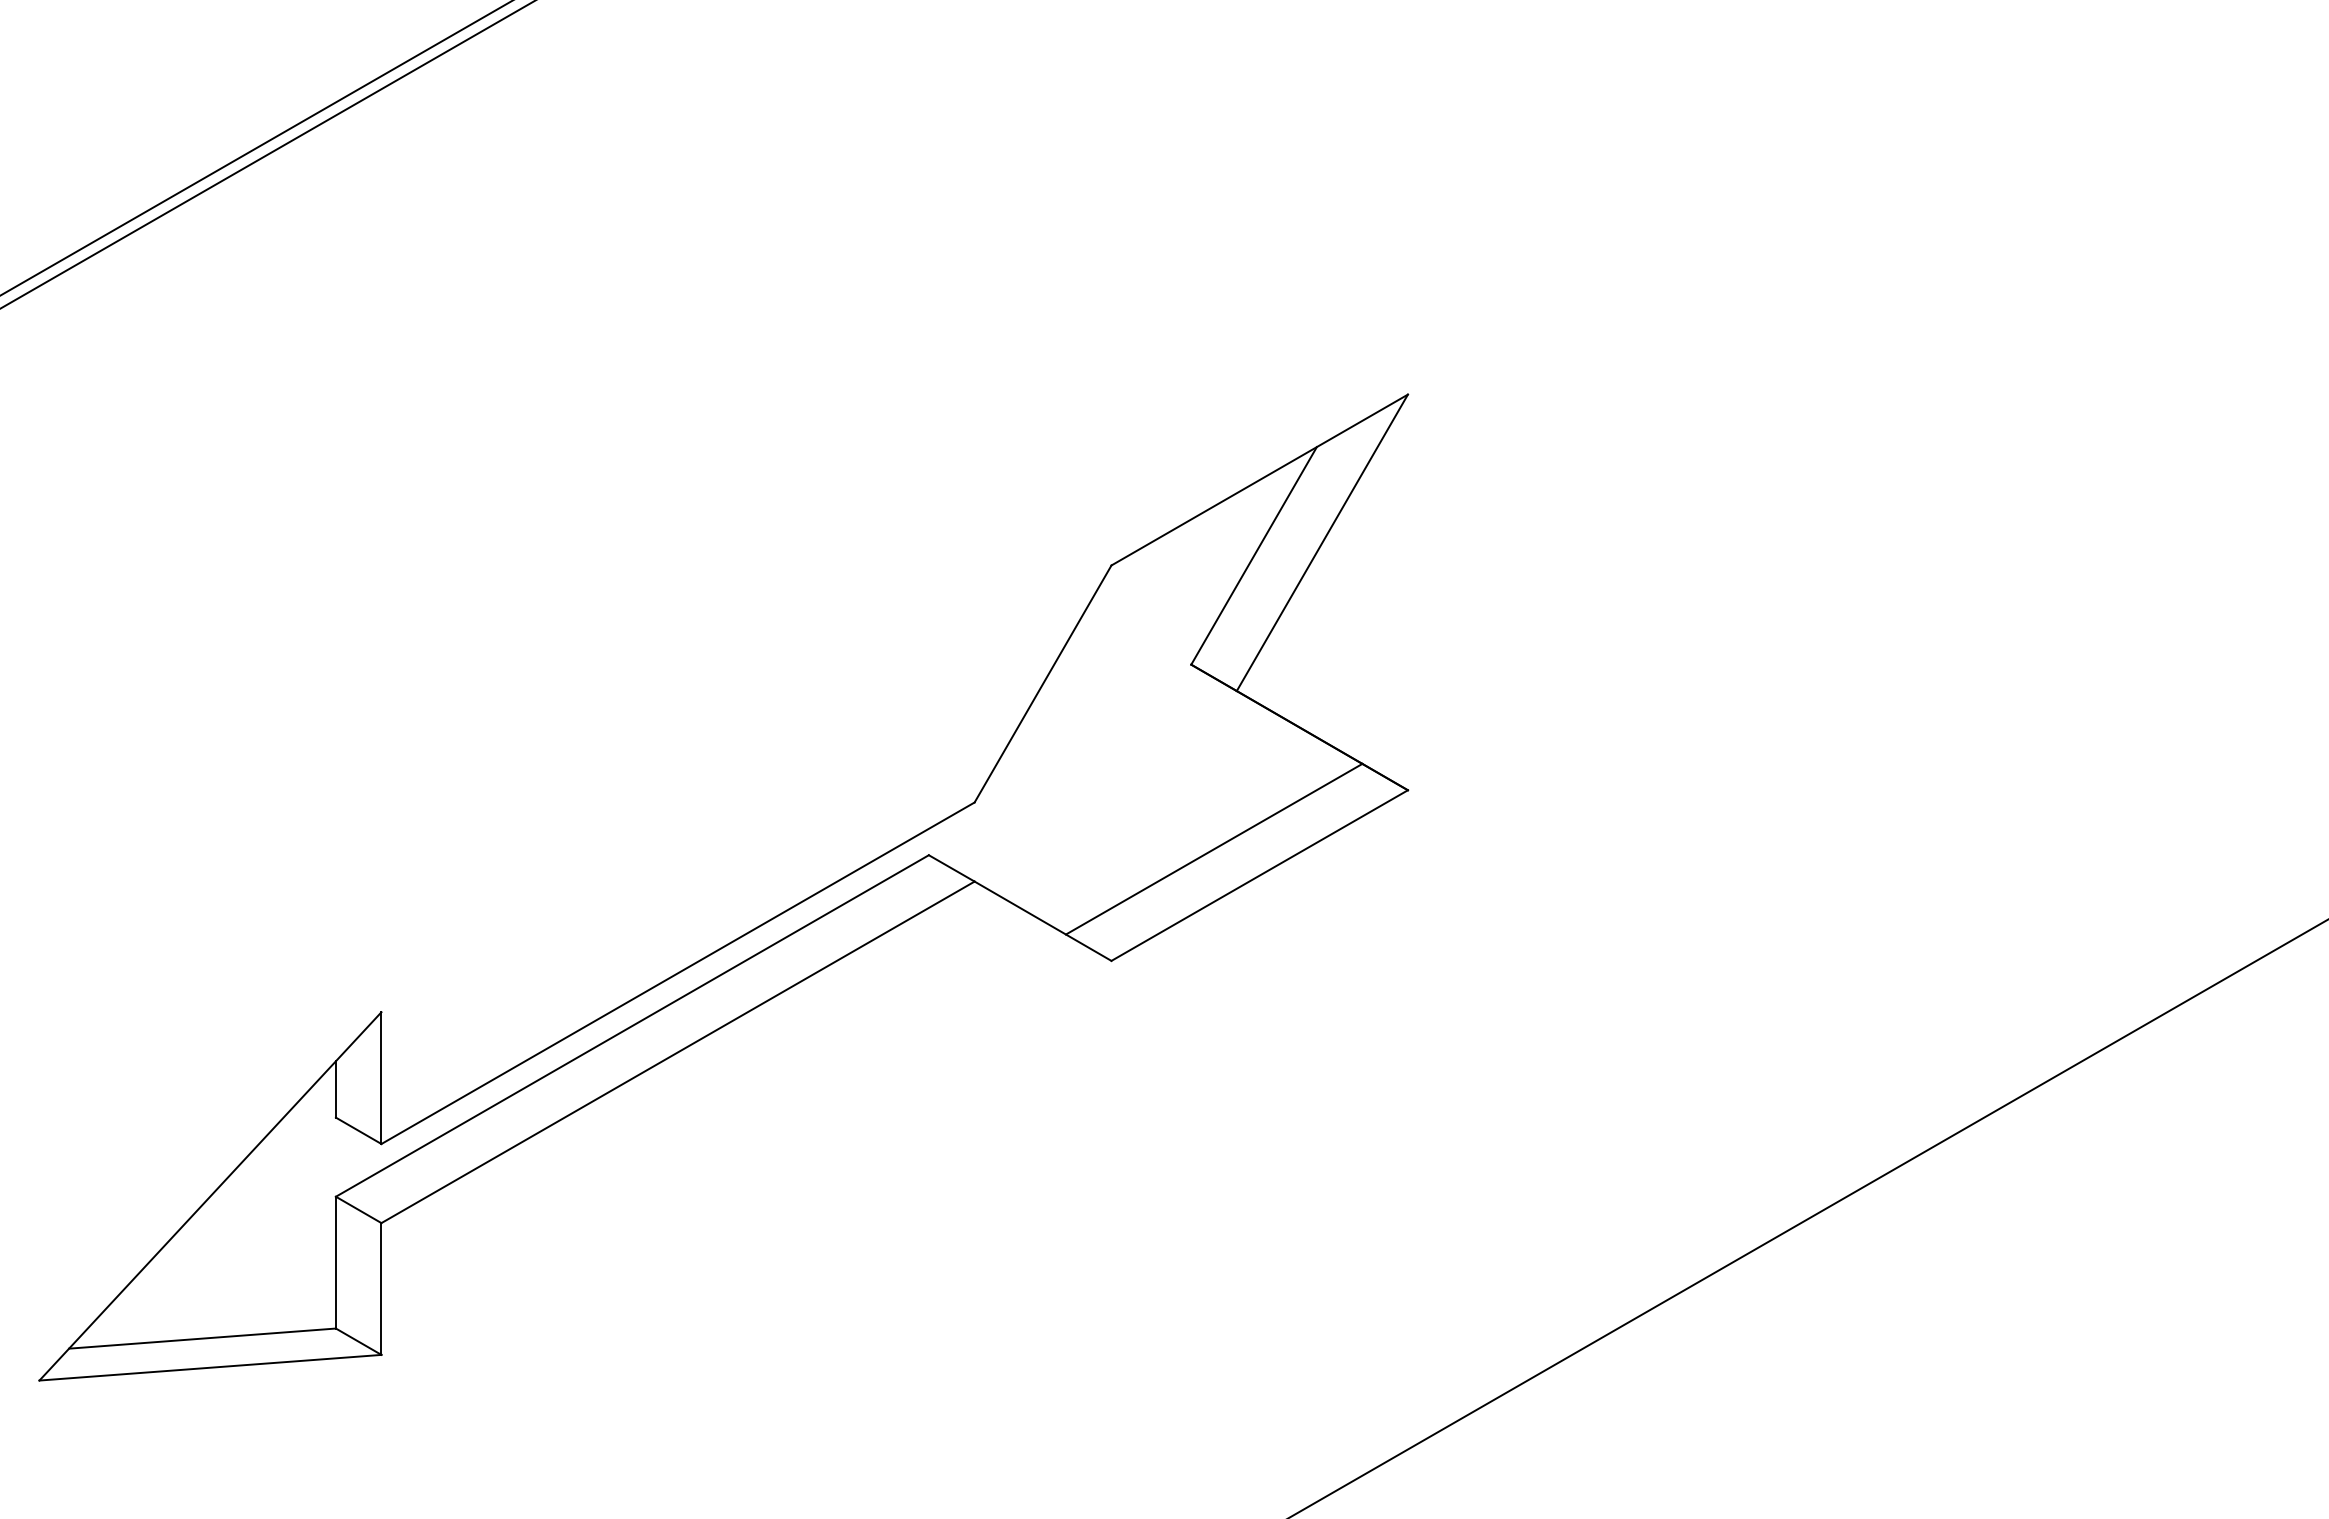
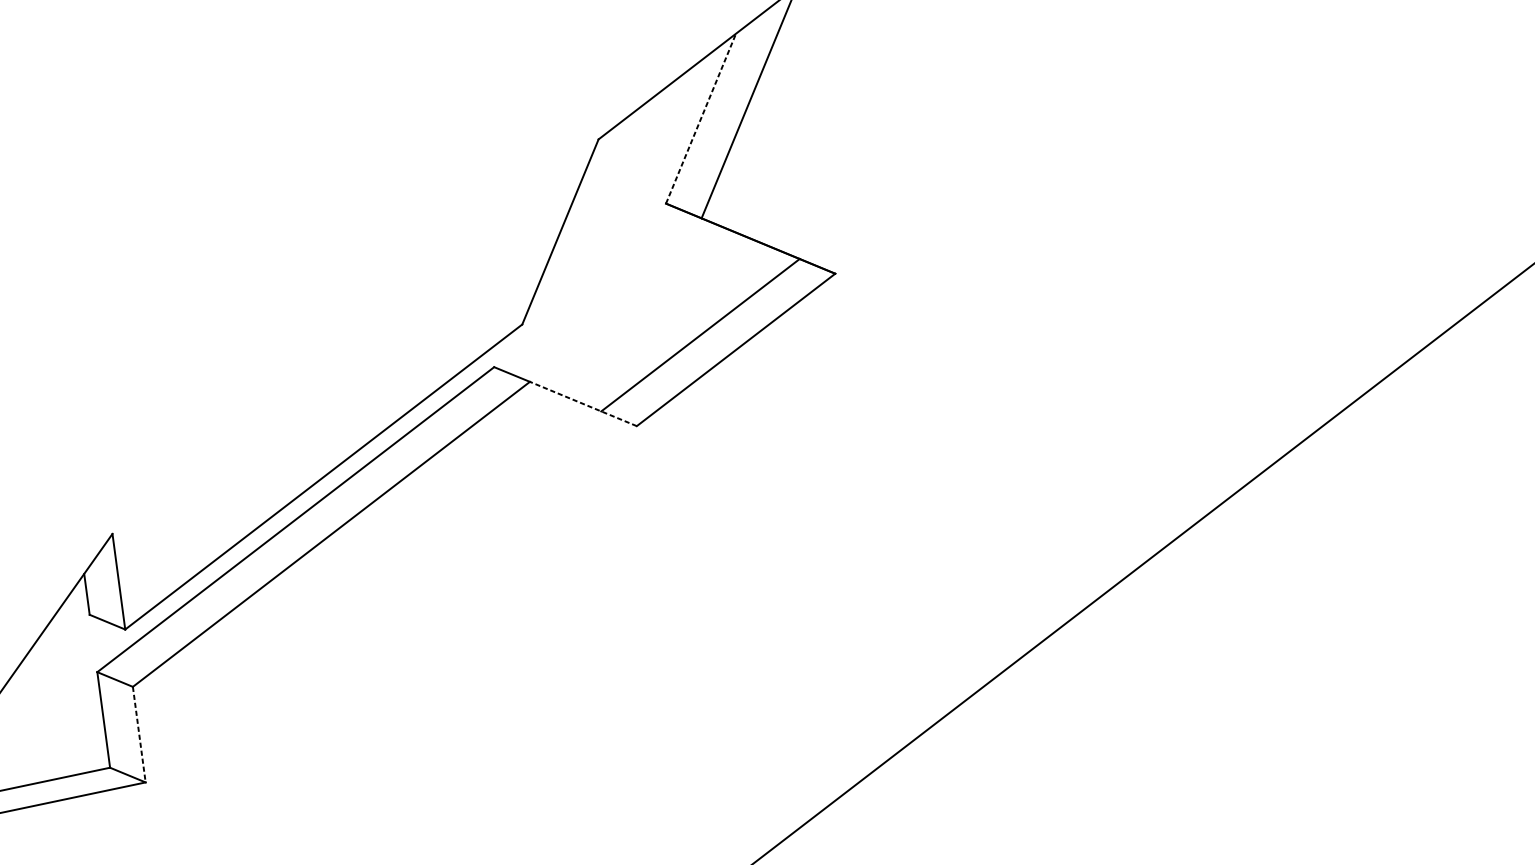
line: (1254, 555) -> (701, 118), solid -> dashed
line: (1042, 921) -> (583, 404), solid -> dashed
line: (381, 1289) -> (139, 735), solid -> dashed

